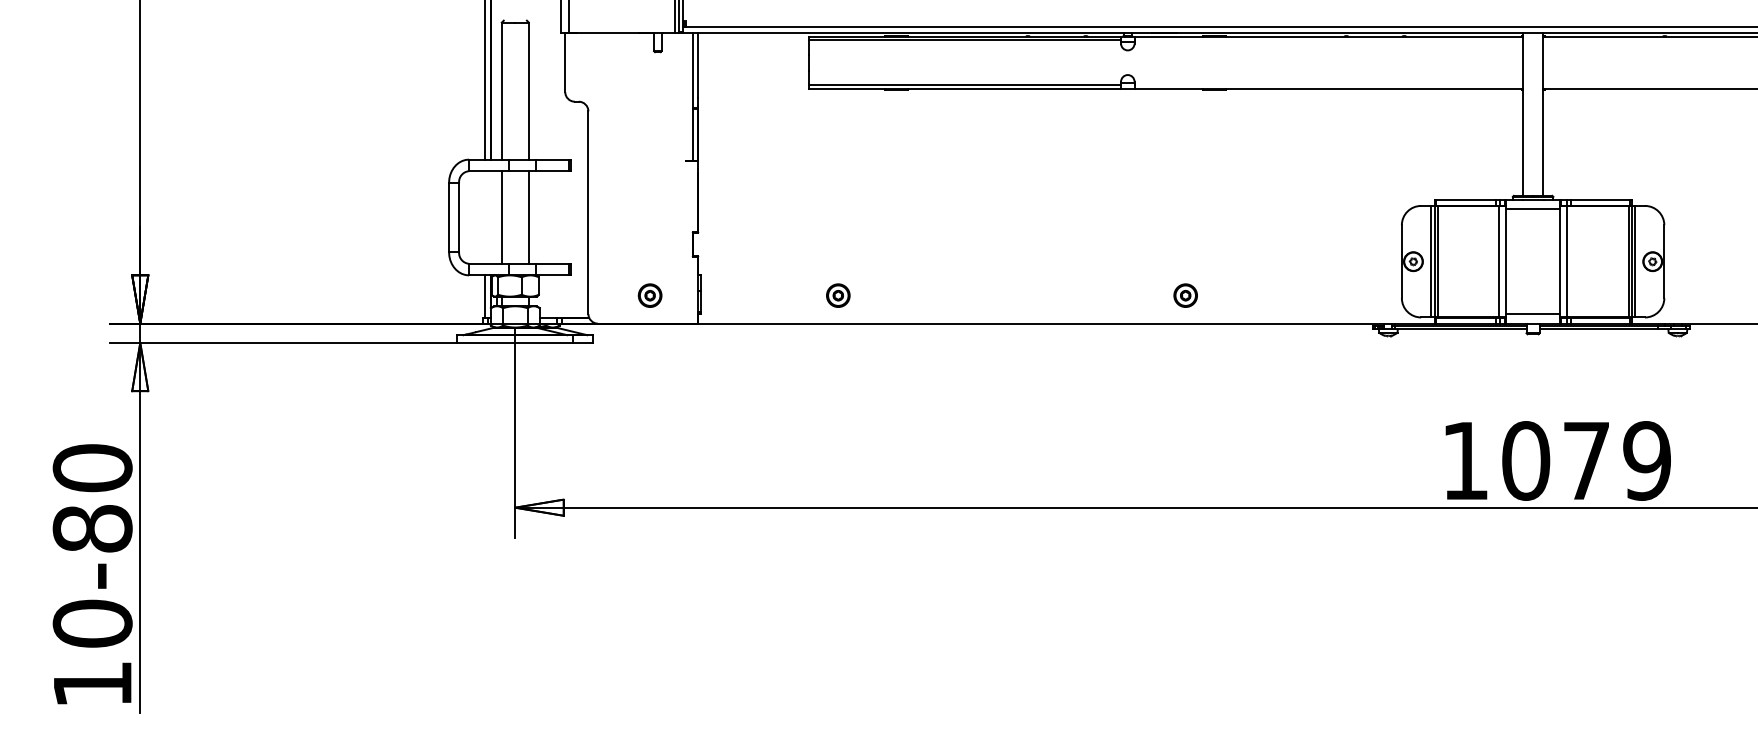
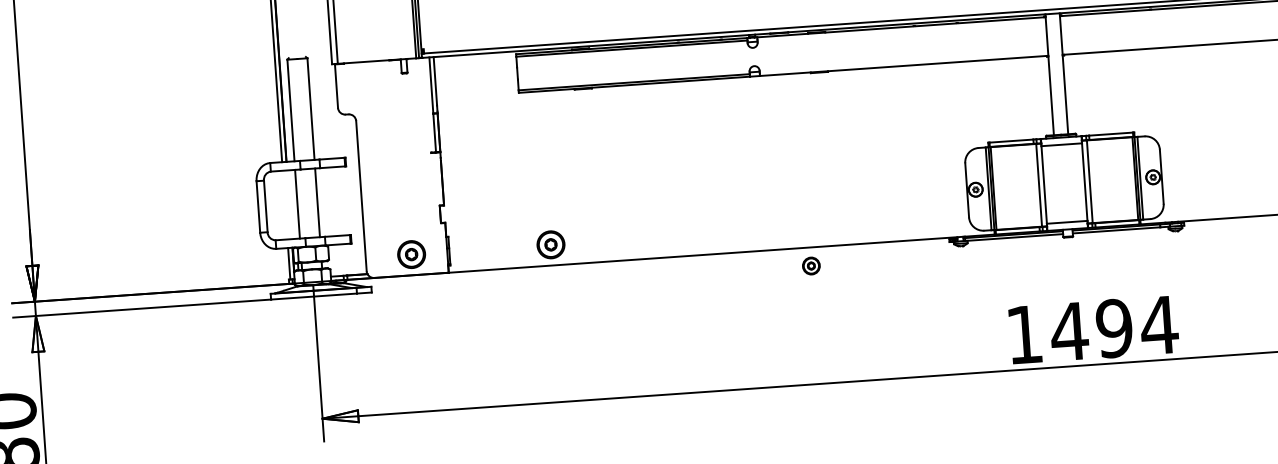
part: (649, 295) -> (411, 254), size x1.6
part: (838, 295) -> (551, 244), size x1.6
part: (1185, 295) -> (811, 265), moved
text: (1586, 460) -> (1114, 328), 1079 -> 1494

